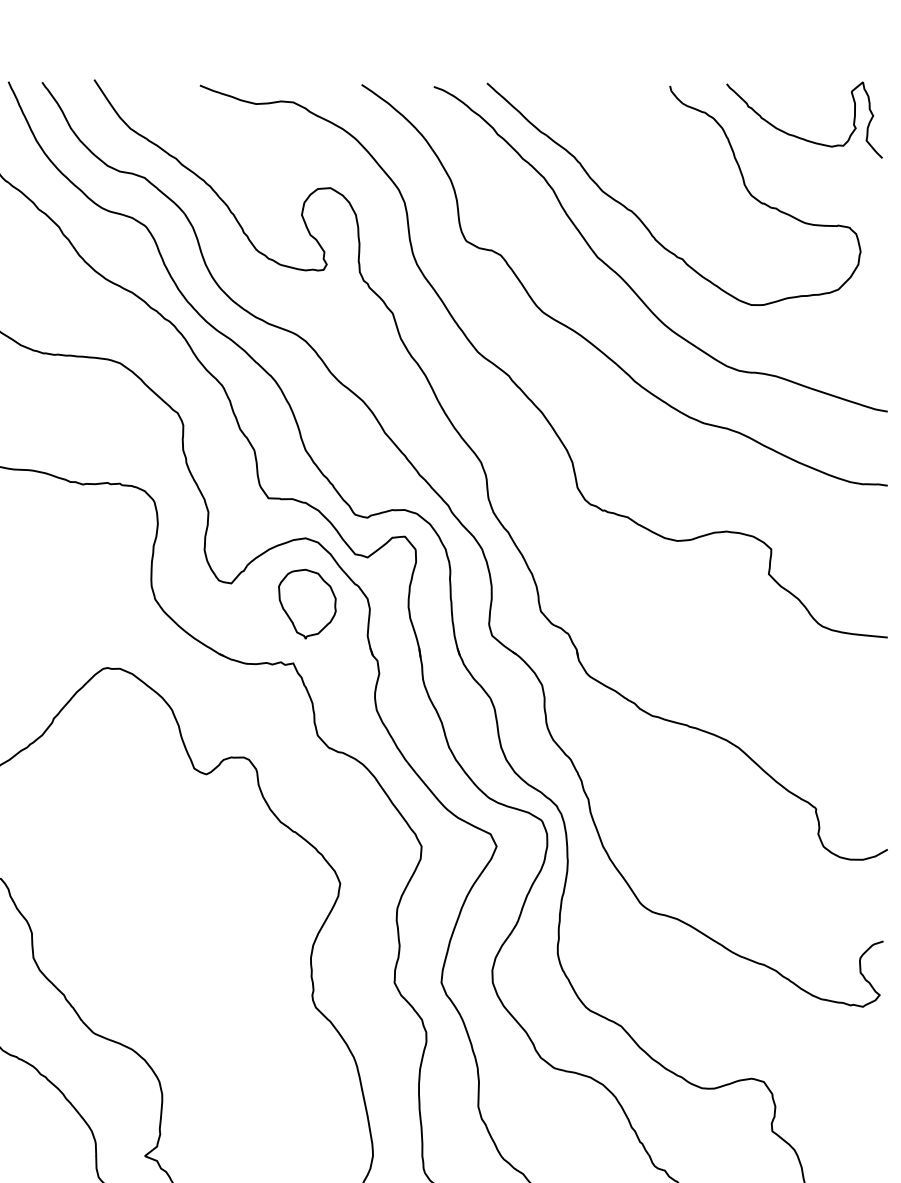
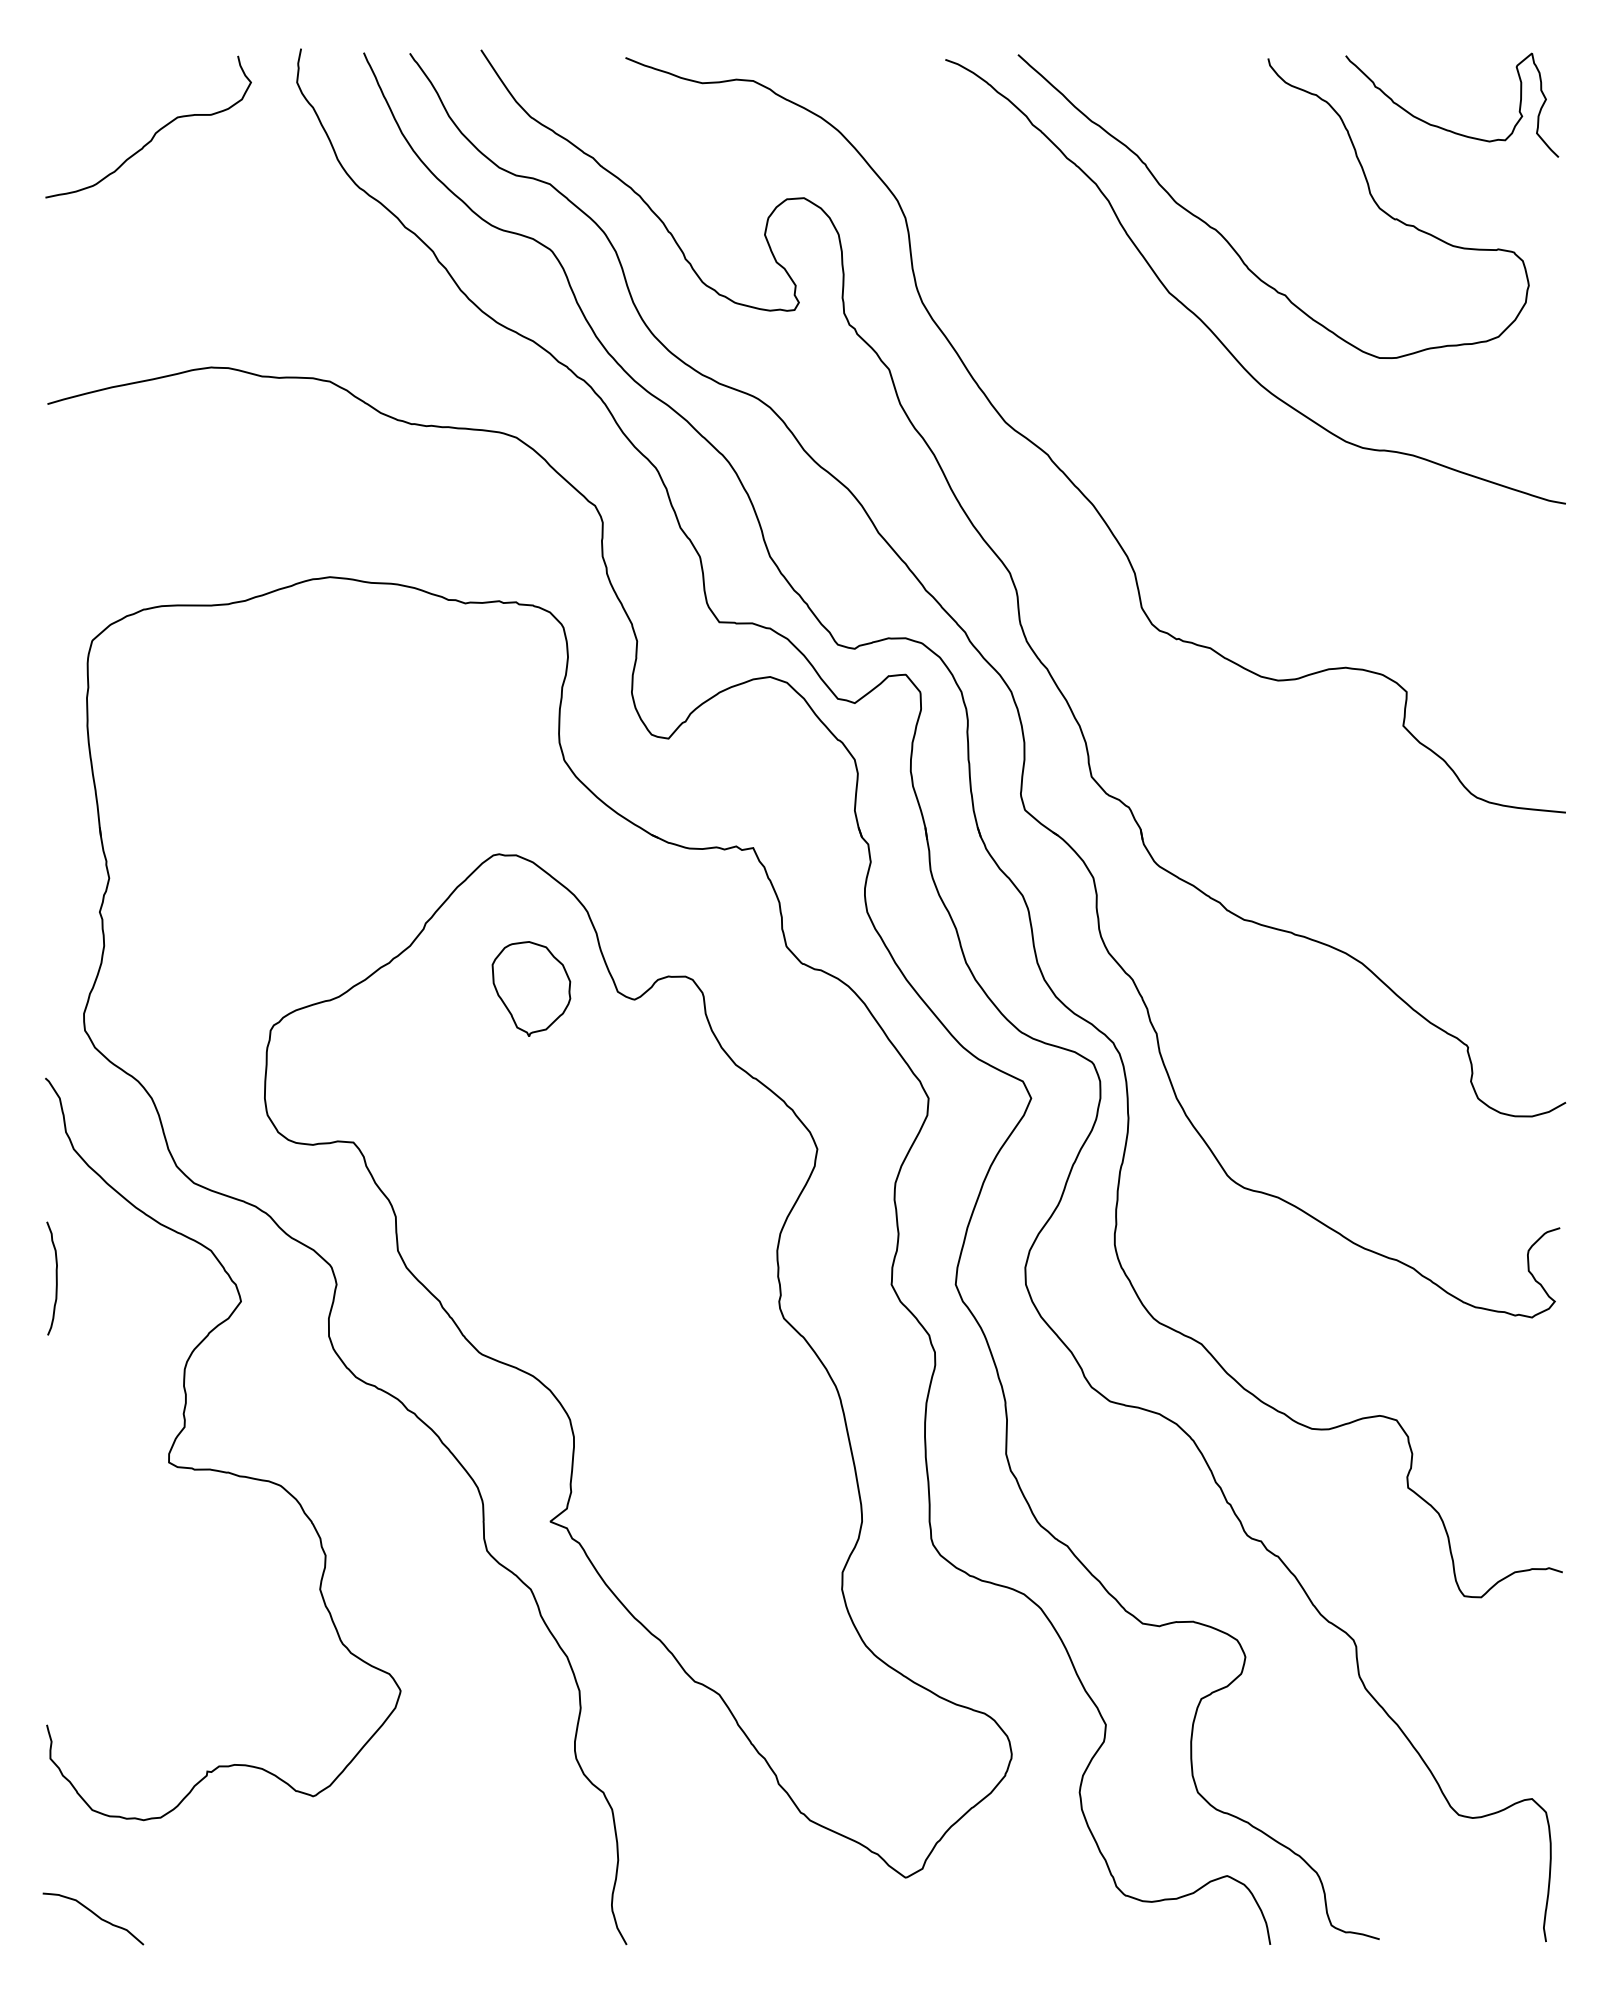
curve: (583, 336) -> (1150, 401), removed
part: (307, 603) -> (531, 988), moved

